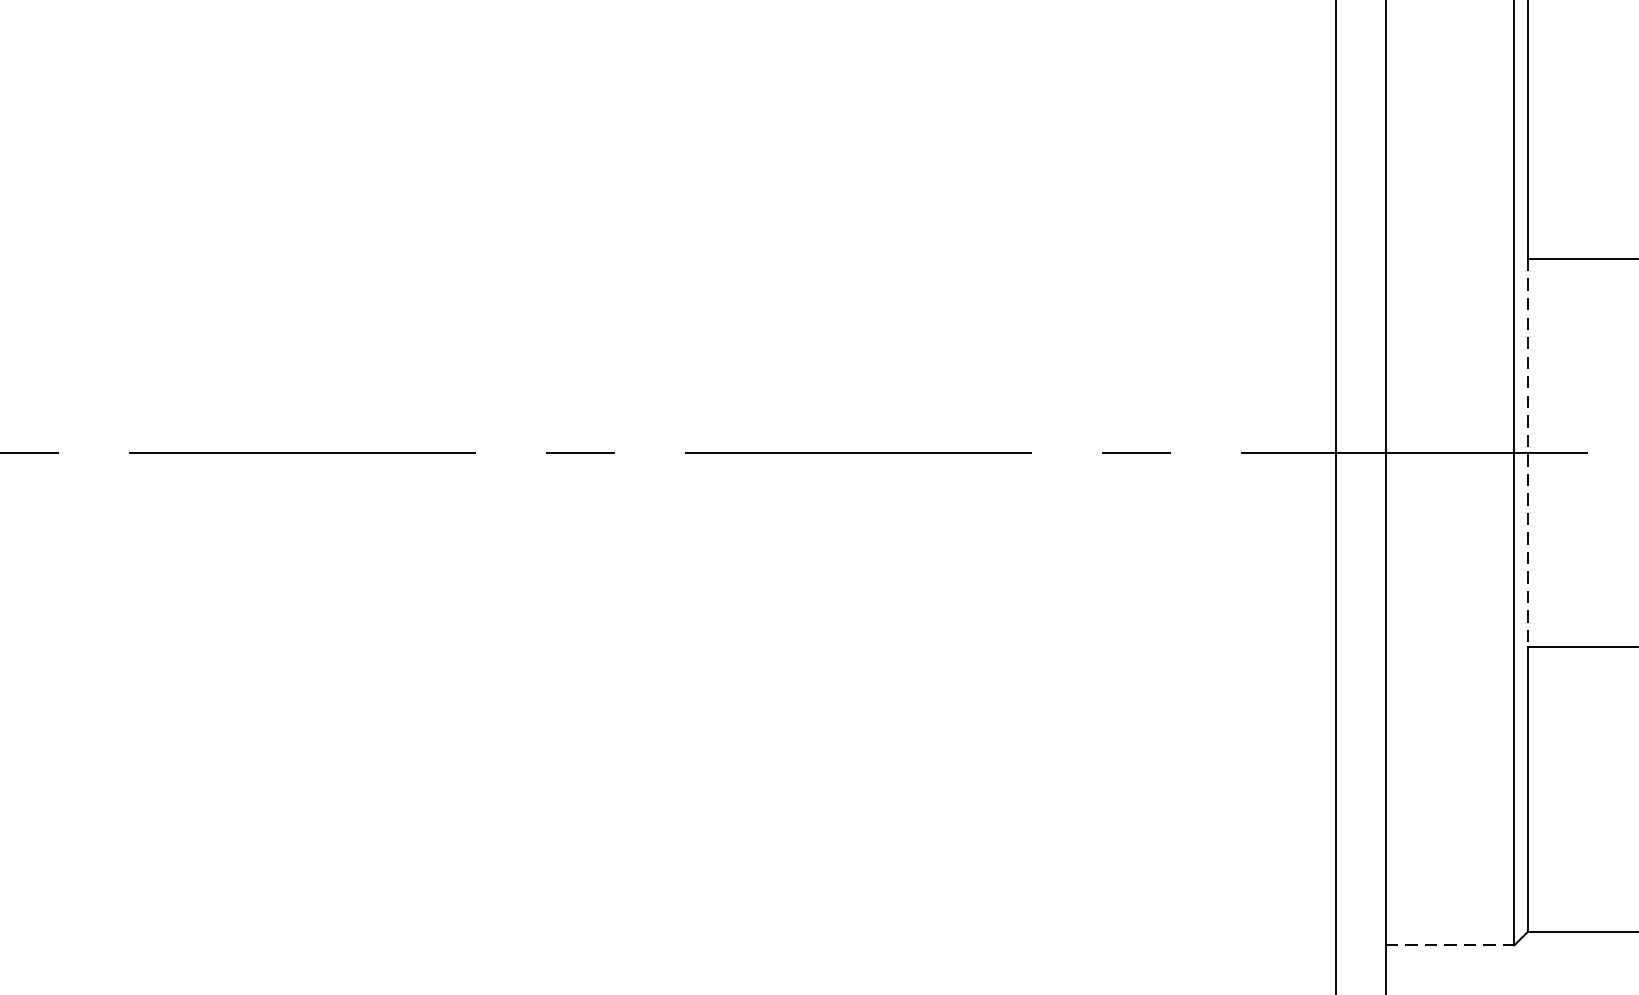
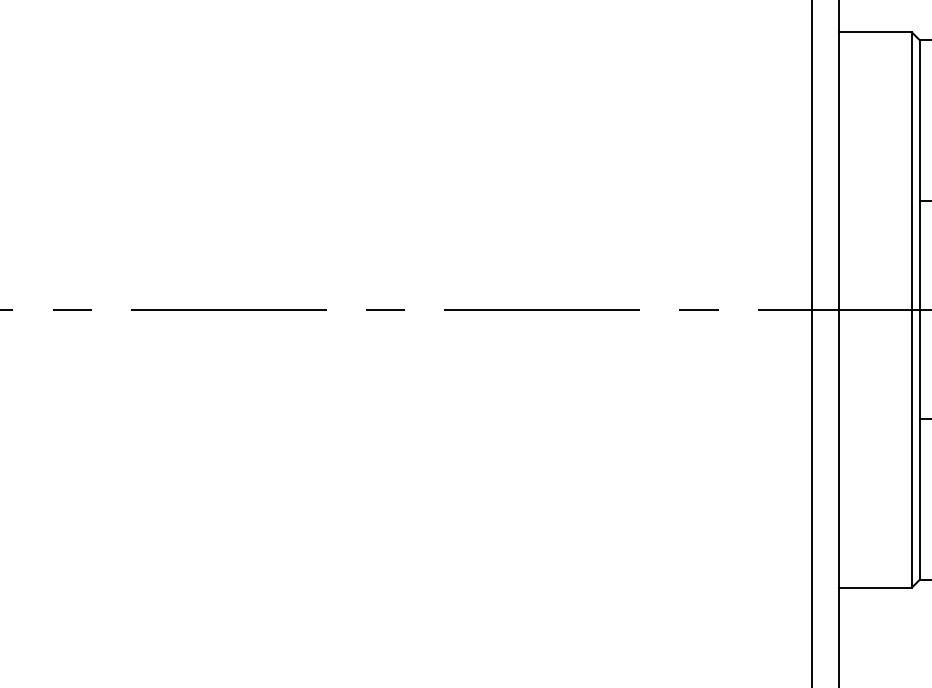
line: (1527, 453) -> (919, 310), dashed -> solid
line: (1451, 945) -> (876, 587), dashed -> solid

